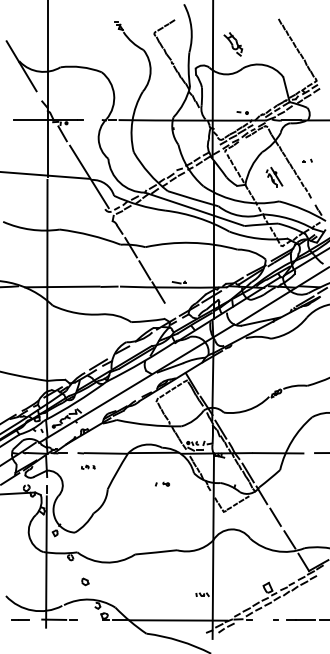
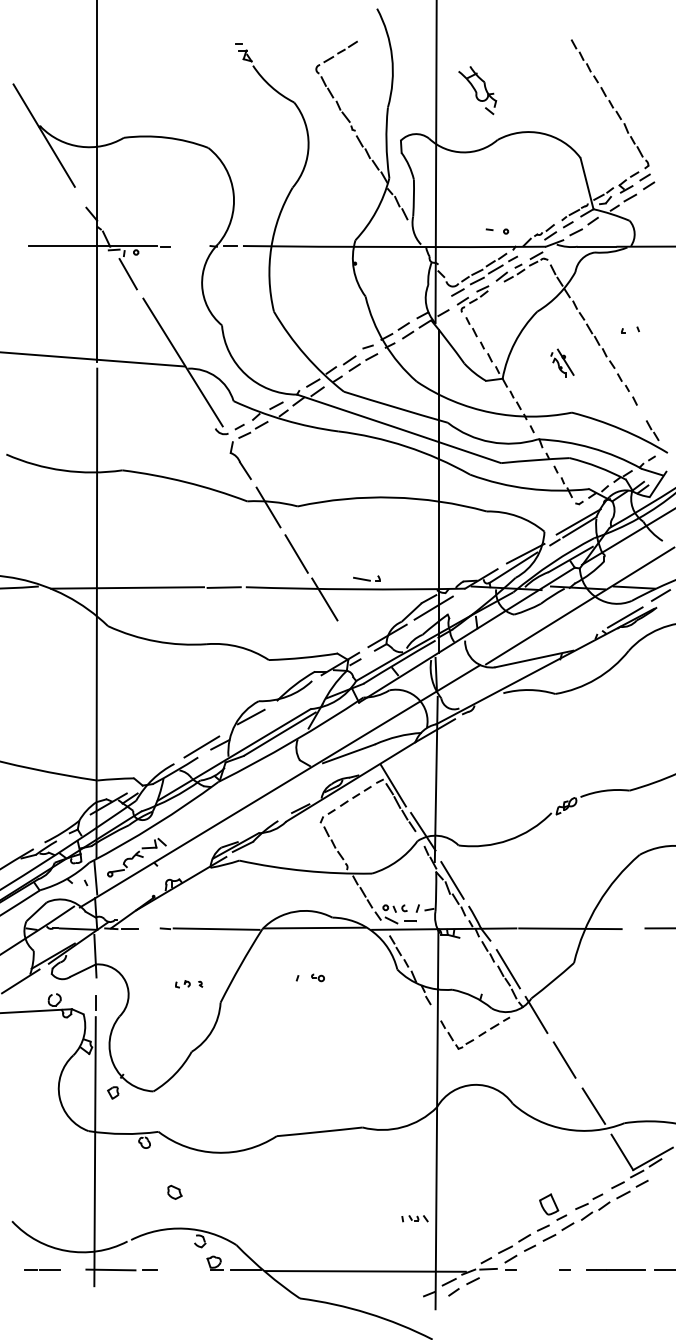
part: (274, 176) -> (562, 361), size x0.7
part: (88, 466) -> (189, 982), moved
part: (162, 483) -> (310, 976), moved

